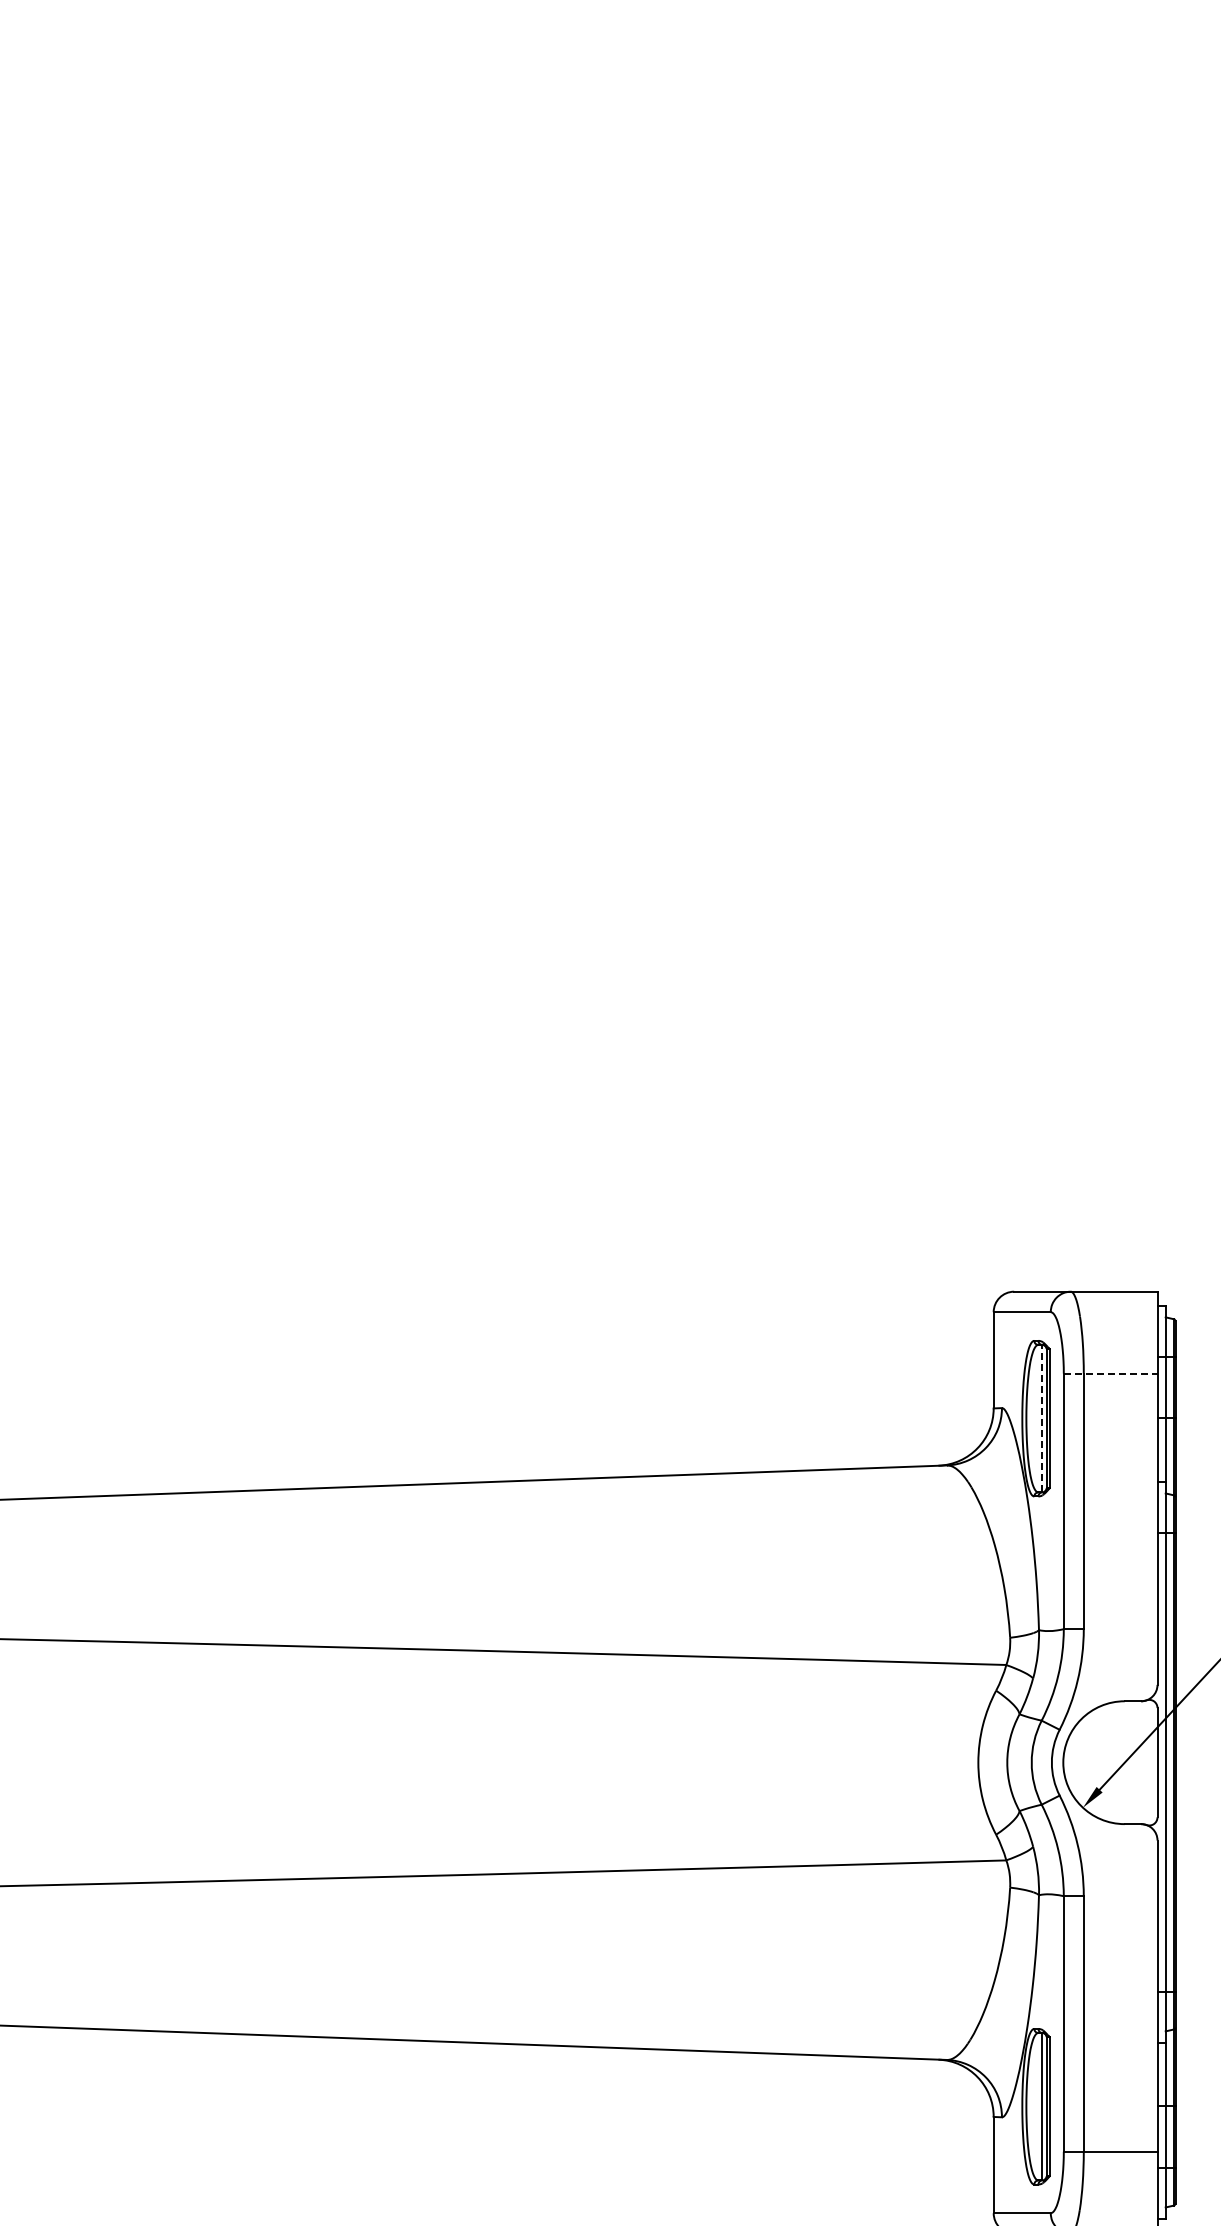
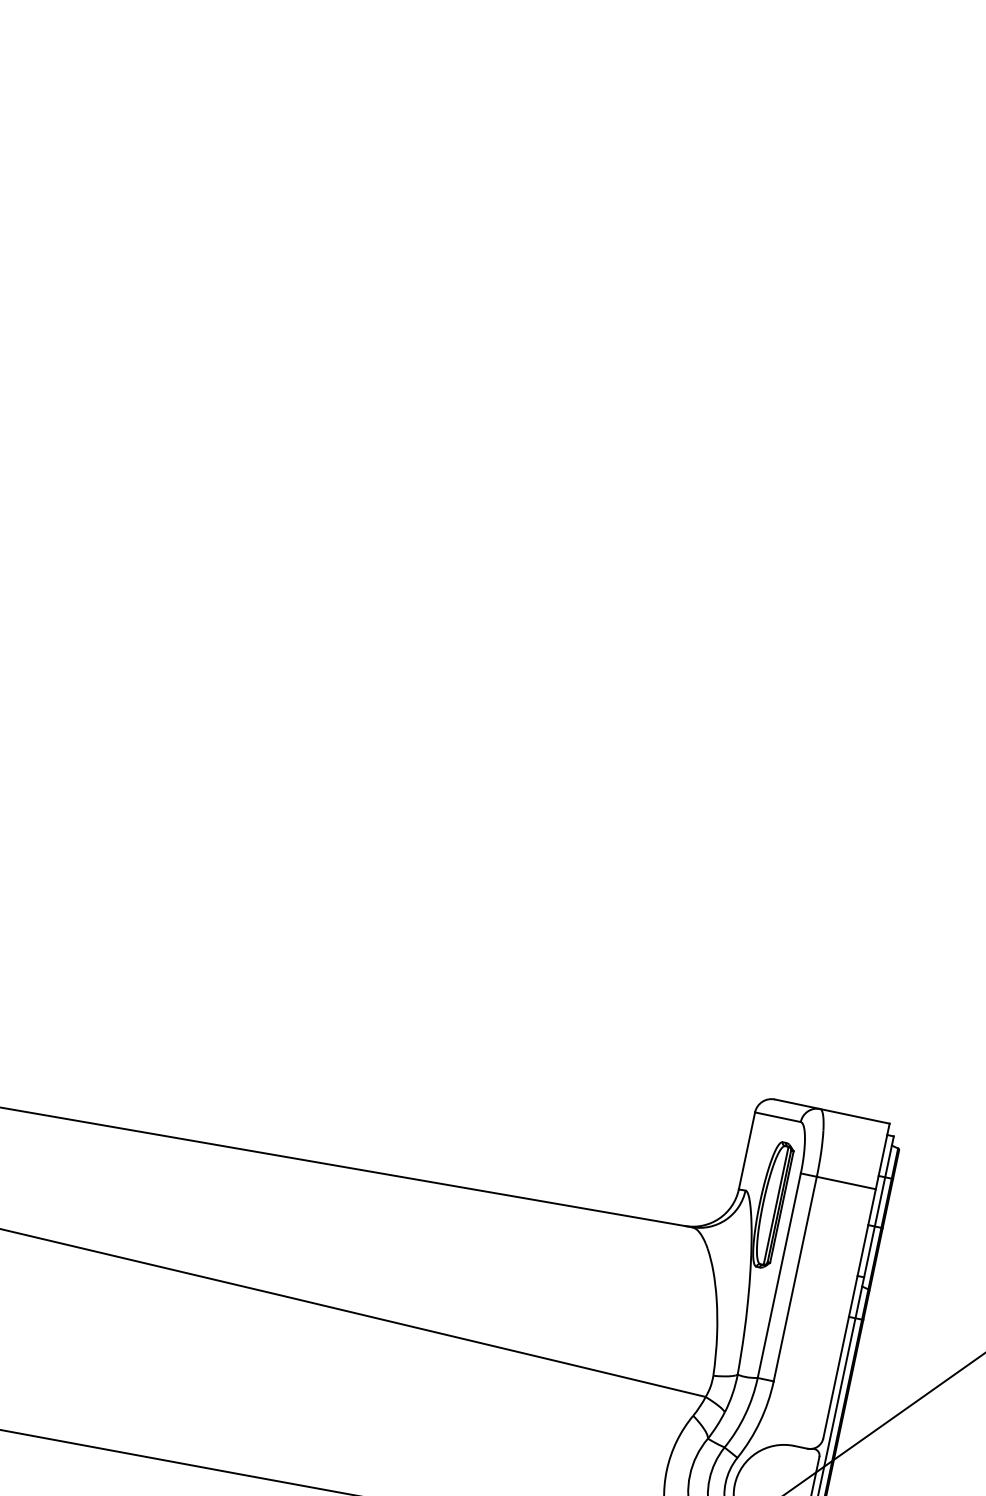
line: (1110, 1373) -> (838, 1181), dashed -> solid
line: (1042, 1418) -> (776, 1205), dashed -> solid

